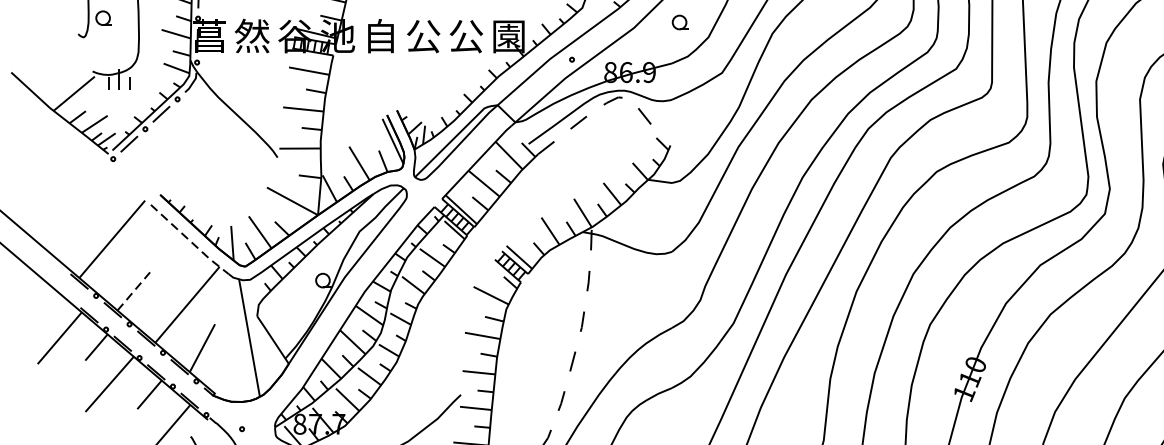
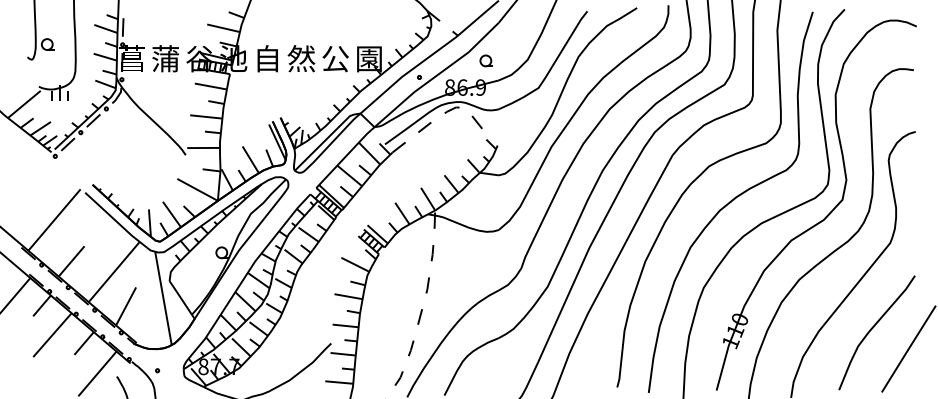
part: (679, 21) -> (485, 60), moved
text: (252, 35) -> (165, 58), 然 -> 蒲
text: (423, 35) -> (301, 58), 公 -> 然
line: (190, 241) -> (116, 221), dashed -> solid
line: (133, 291) -> (71, 261), dashed -> solid

